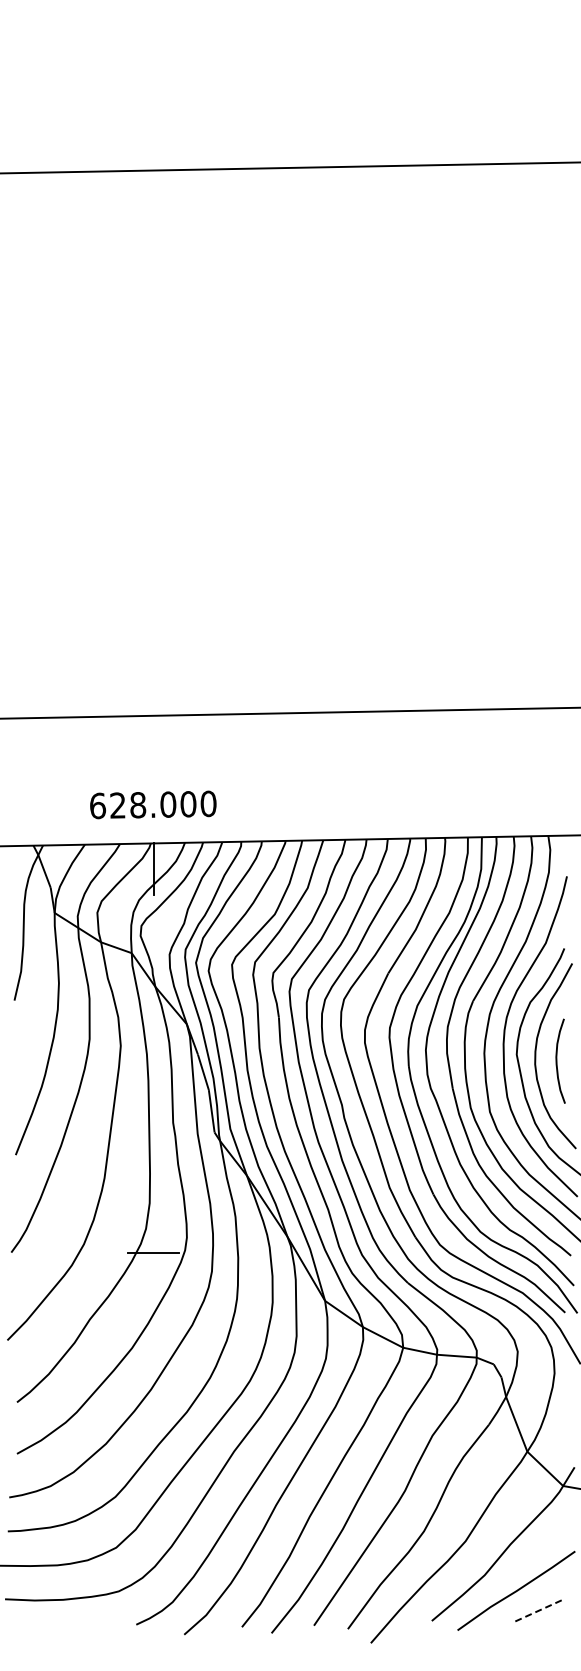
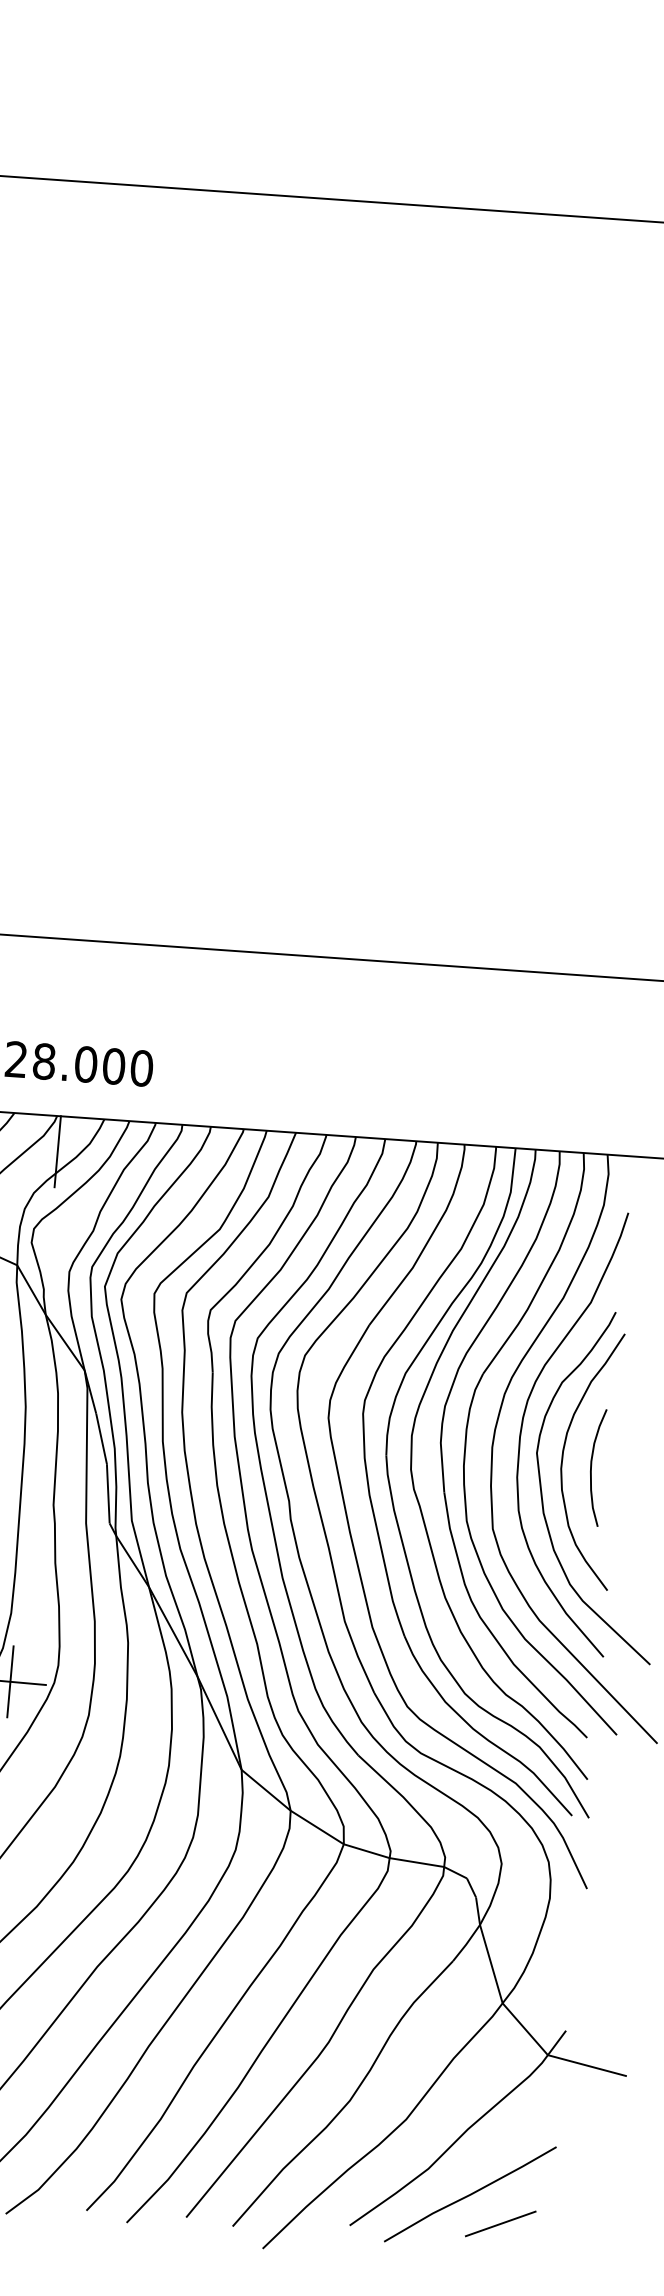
line: (153, 1252) -> (10, 1681), added
line: (540, 1609) -> (501, 2223), dashed -> solid

